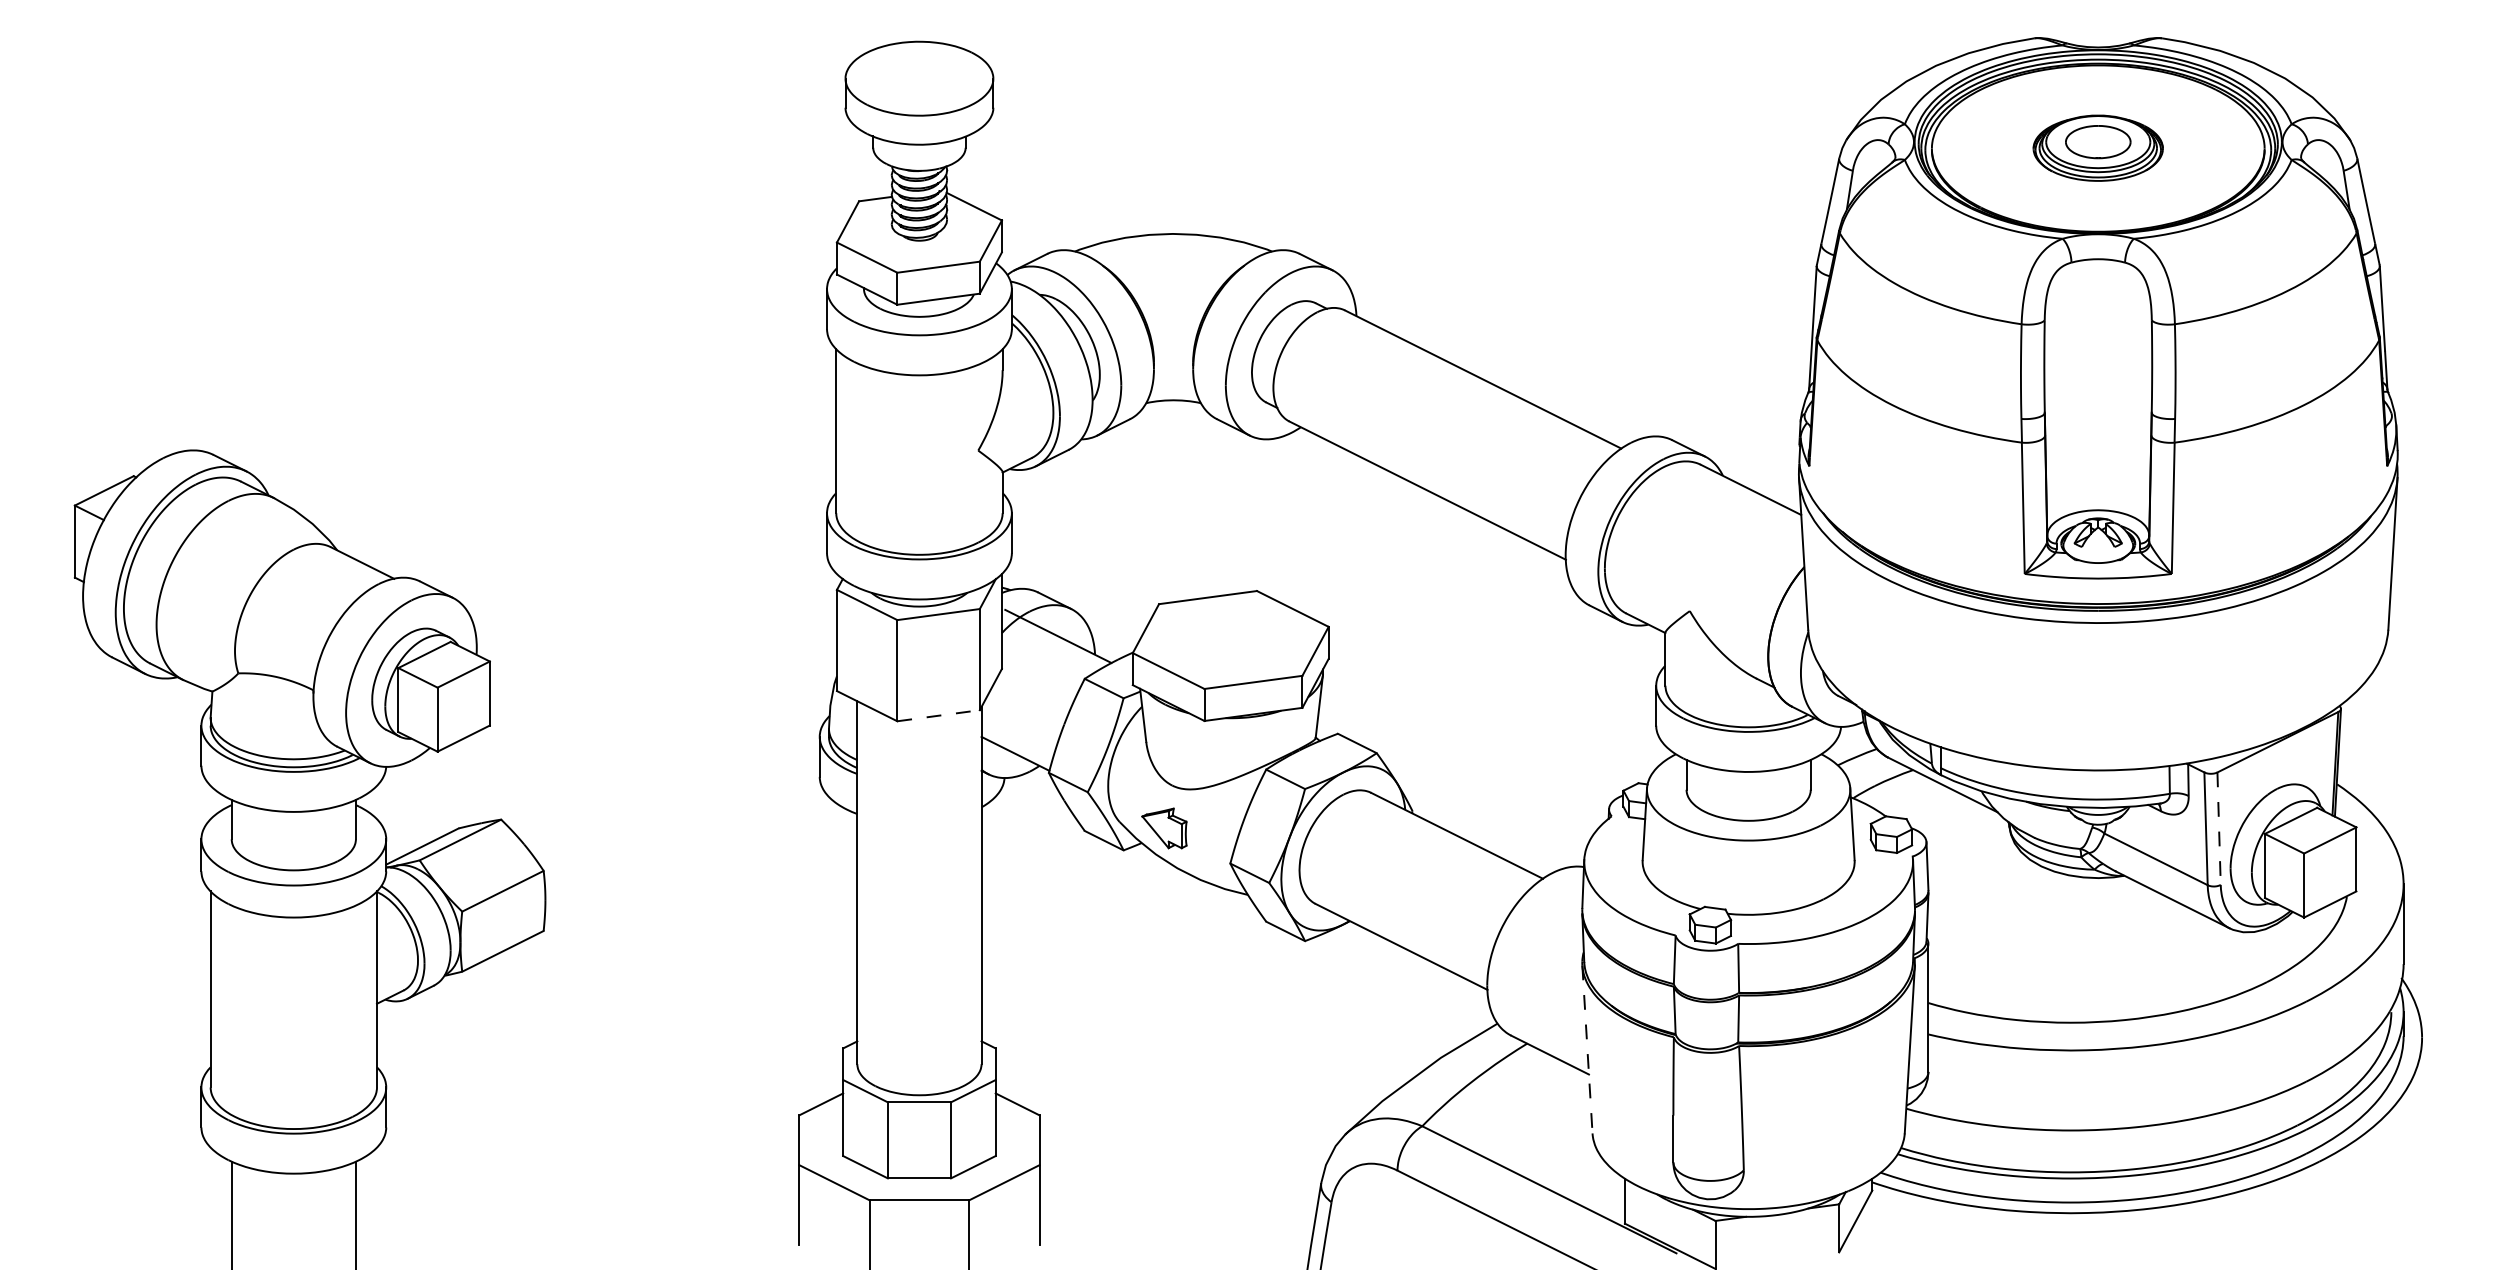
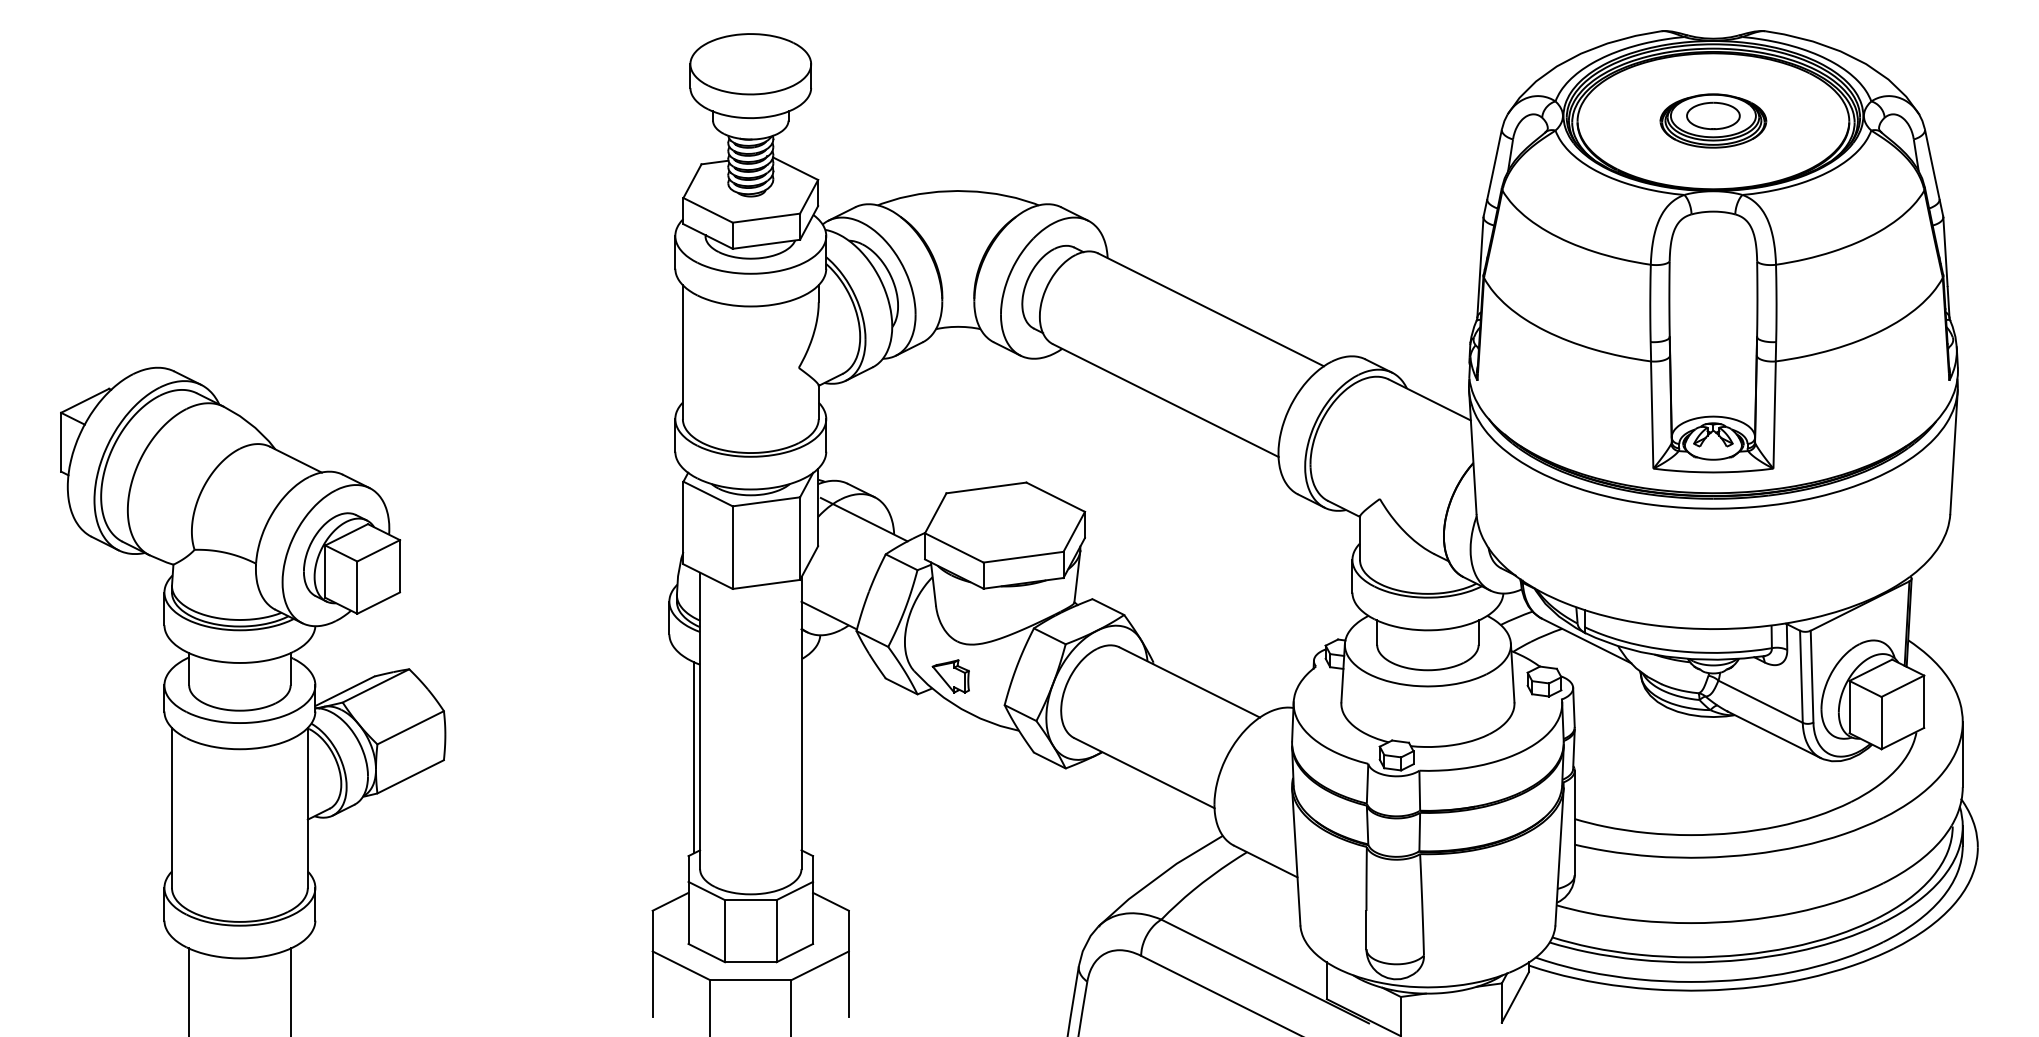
line: (938, 715) -> (766, 584), dashed -> solid
line: (2219, 829) -> (1812, 677), dashed -> solid
line: (850, 927) -> (694, 757), added
line: (1587, 1049) -> (1296, 856), dashed -> solid

